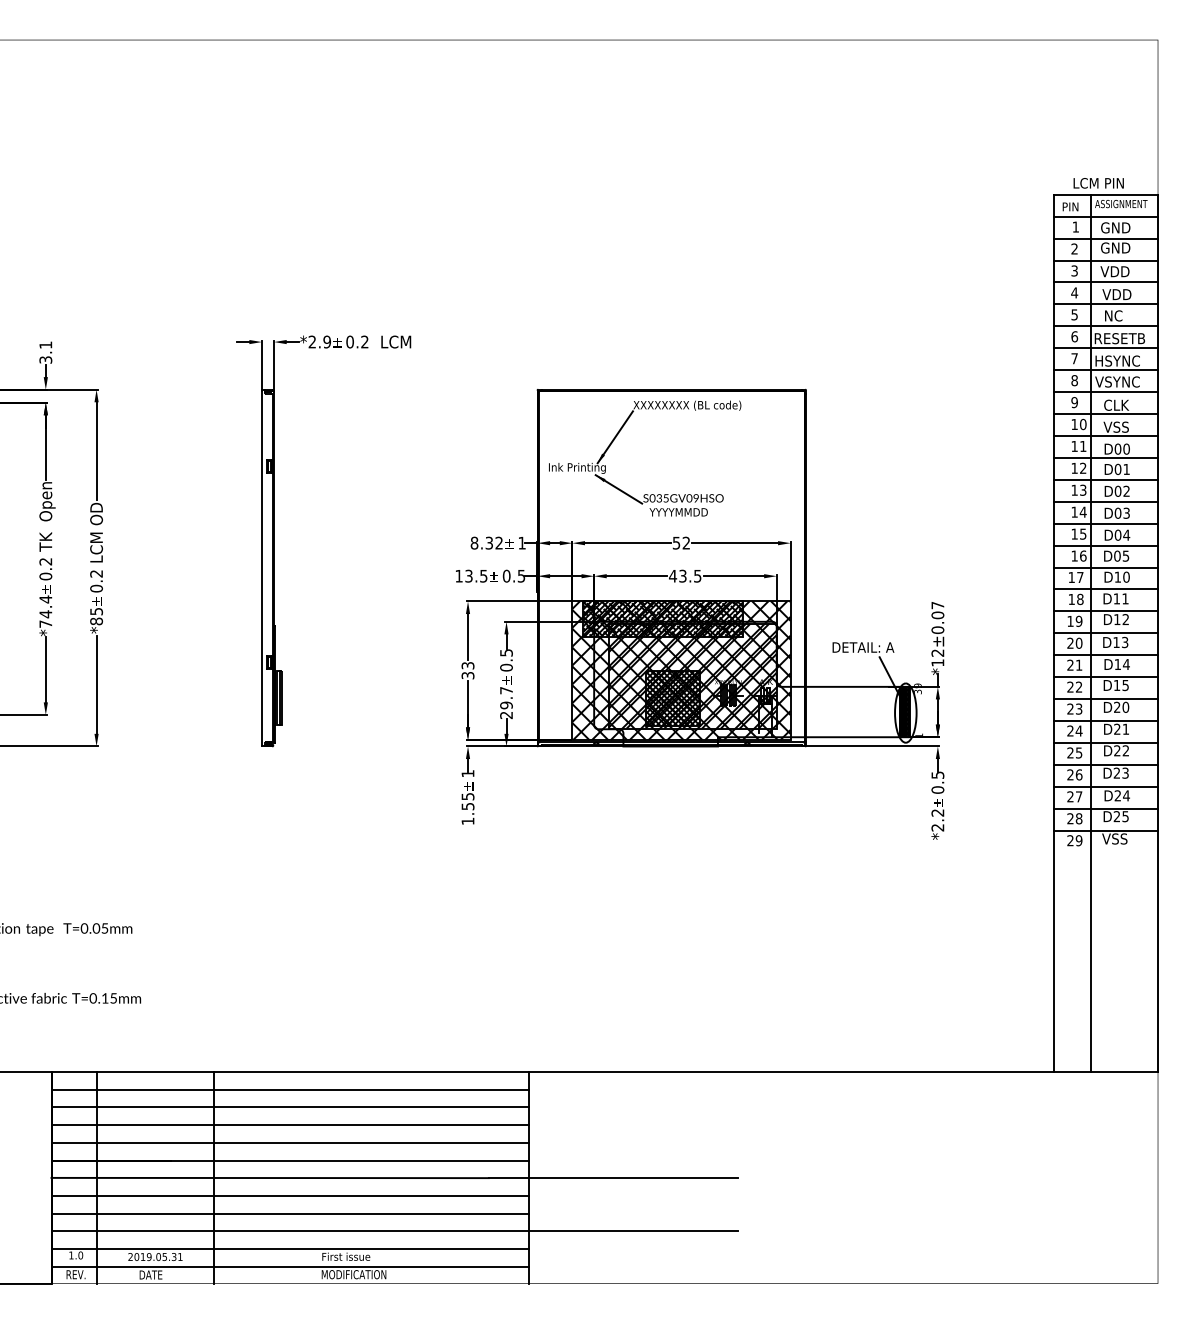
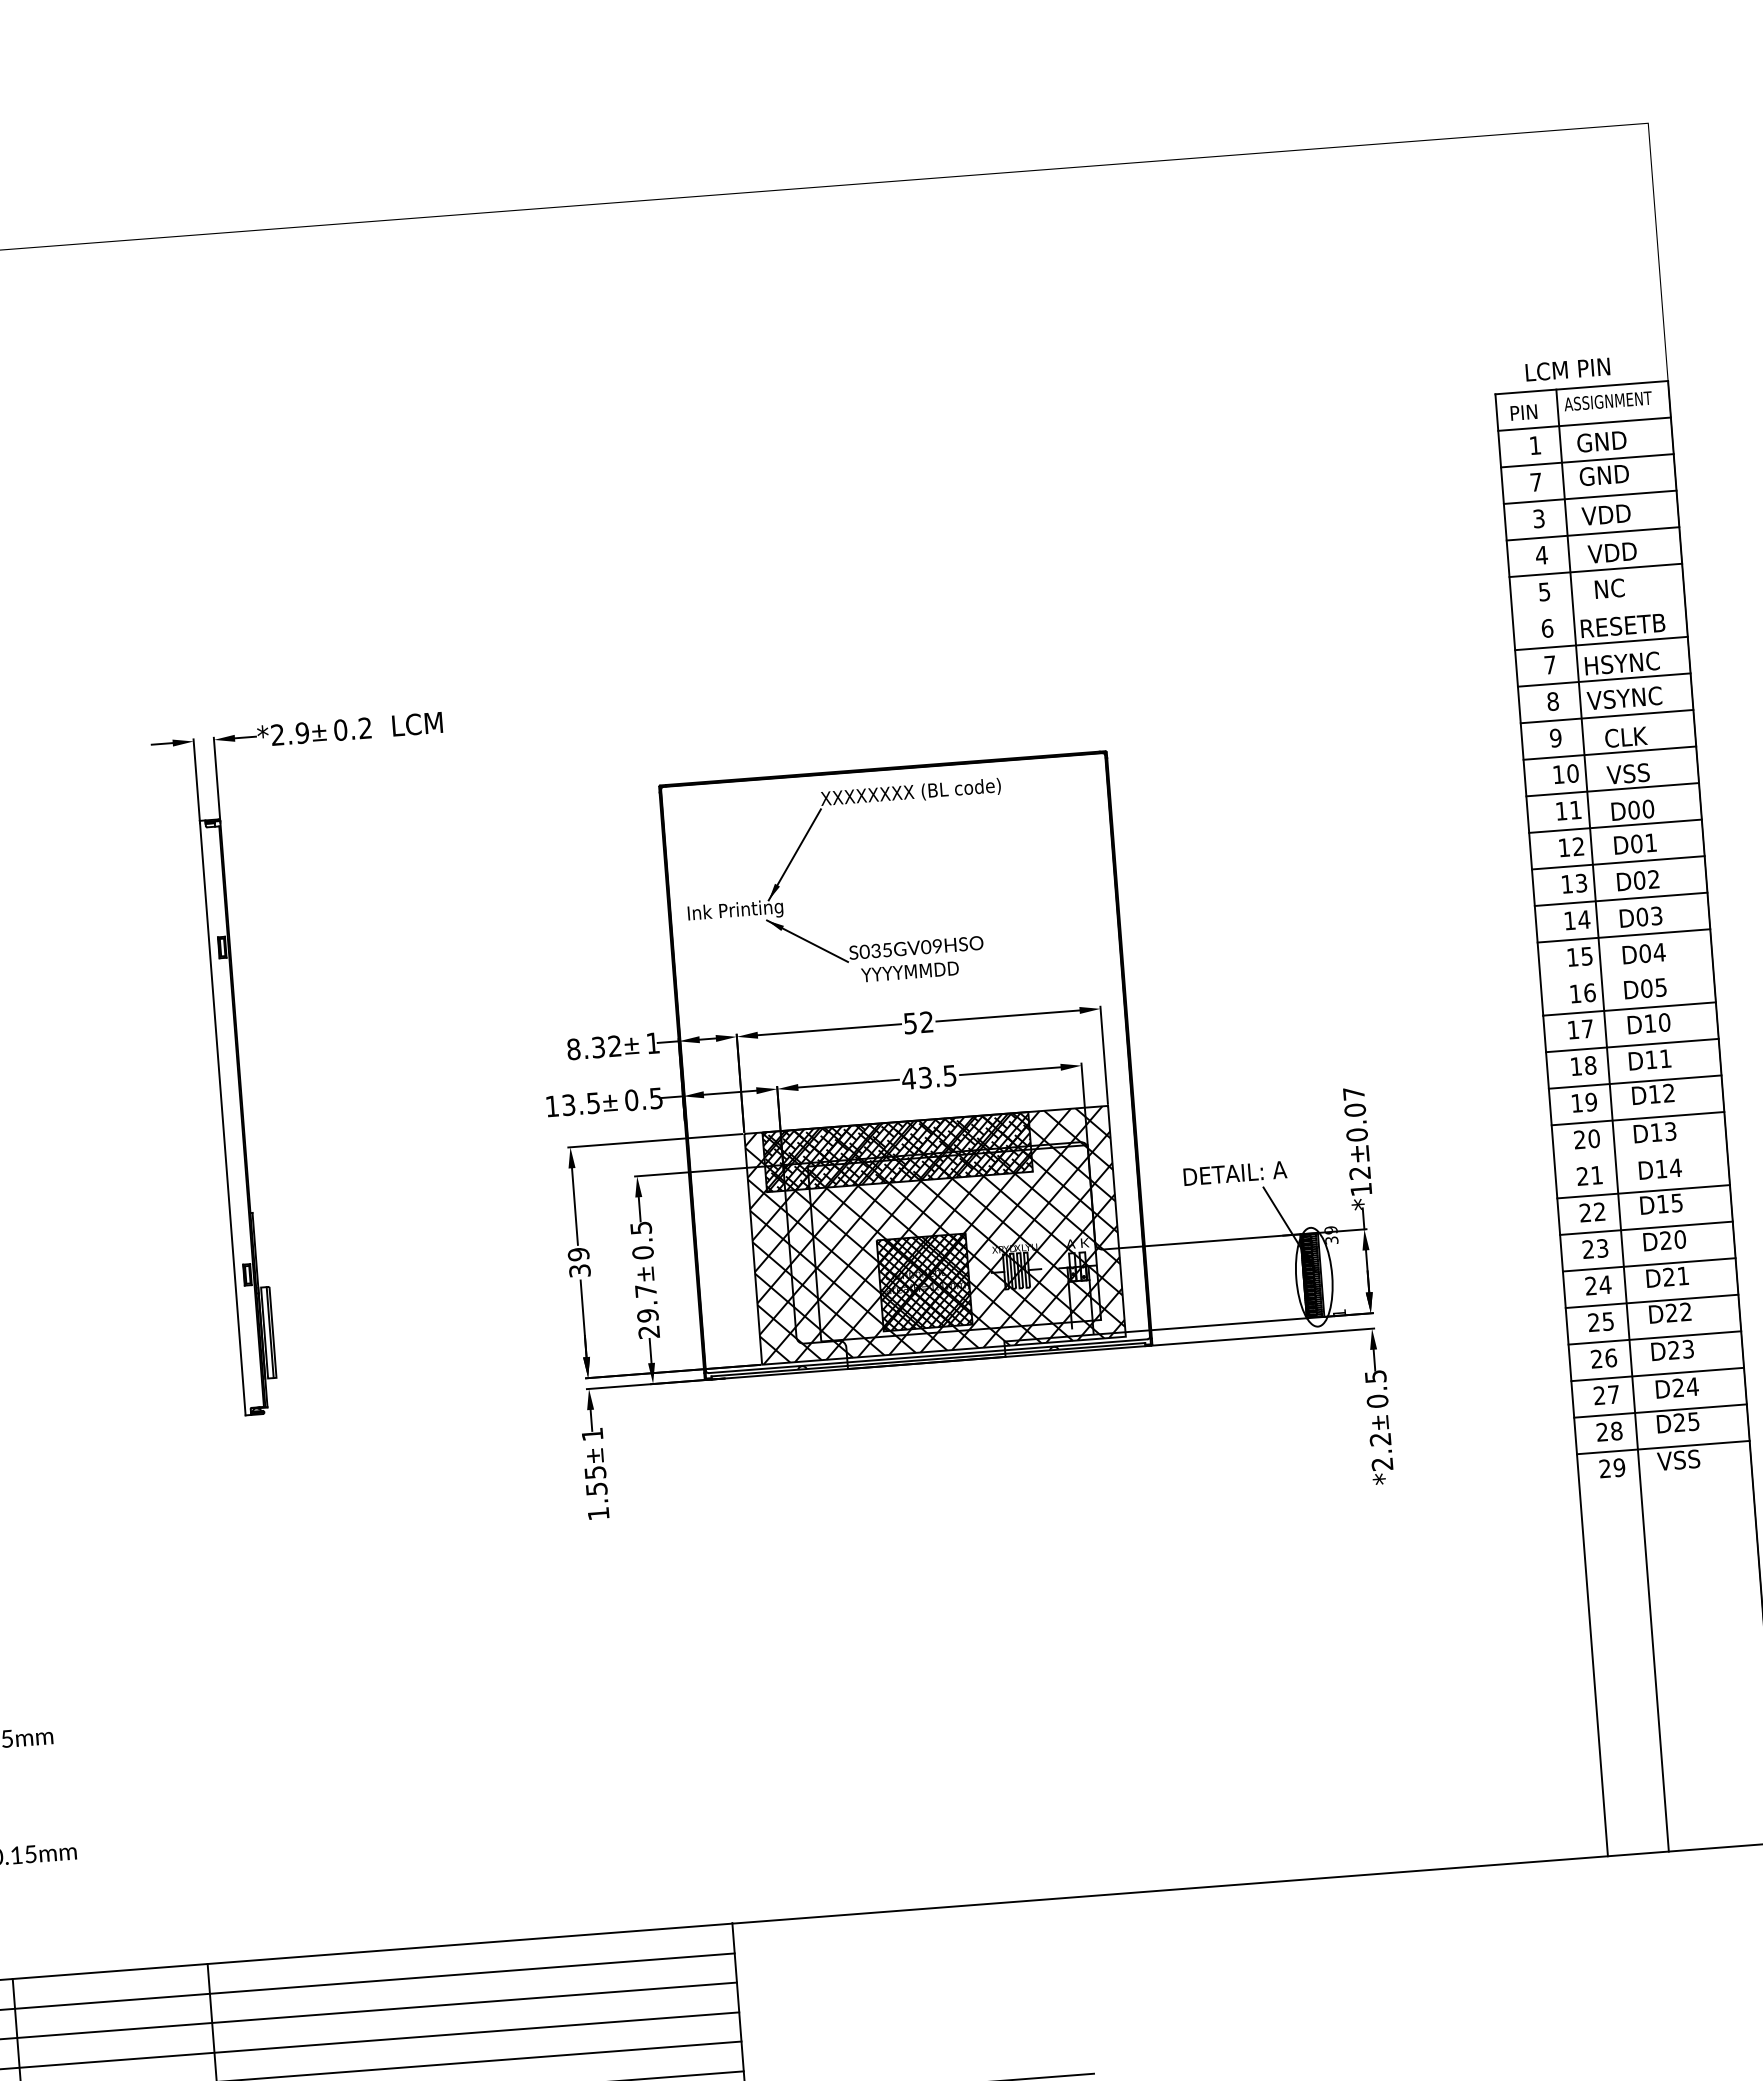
text: (1074, 248) -> (1535, 481), 2 -> 7
line: (1106, 326) -> (1599, 607), removed
line: (1106, 545) -> (1627, 972), removed
line: (1106, 655) -> (1641, 1155), removed
text: (467, 665) -> (577, 1254), 33 -> 39
hatch: (692, 675) -> (953, 1241), removed

